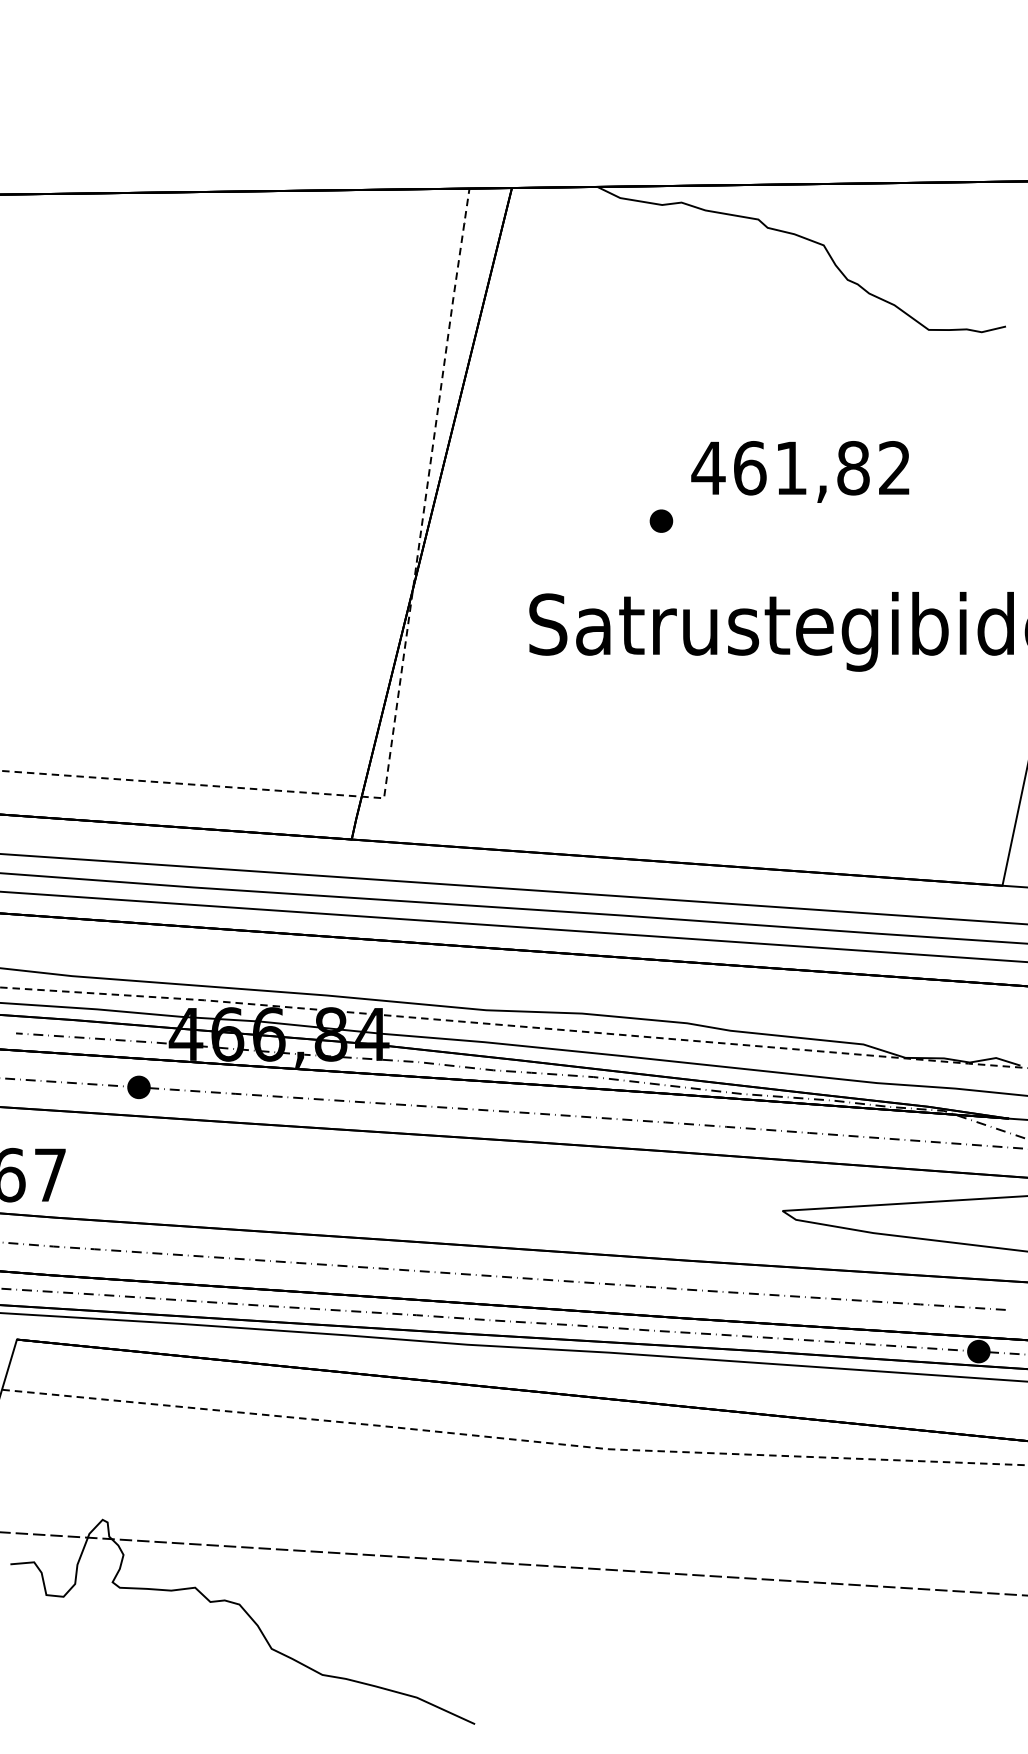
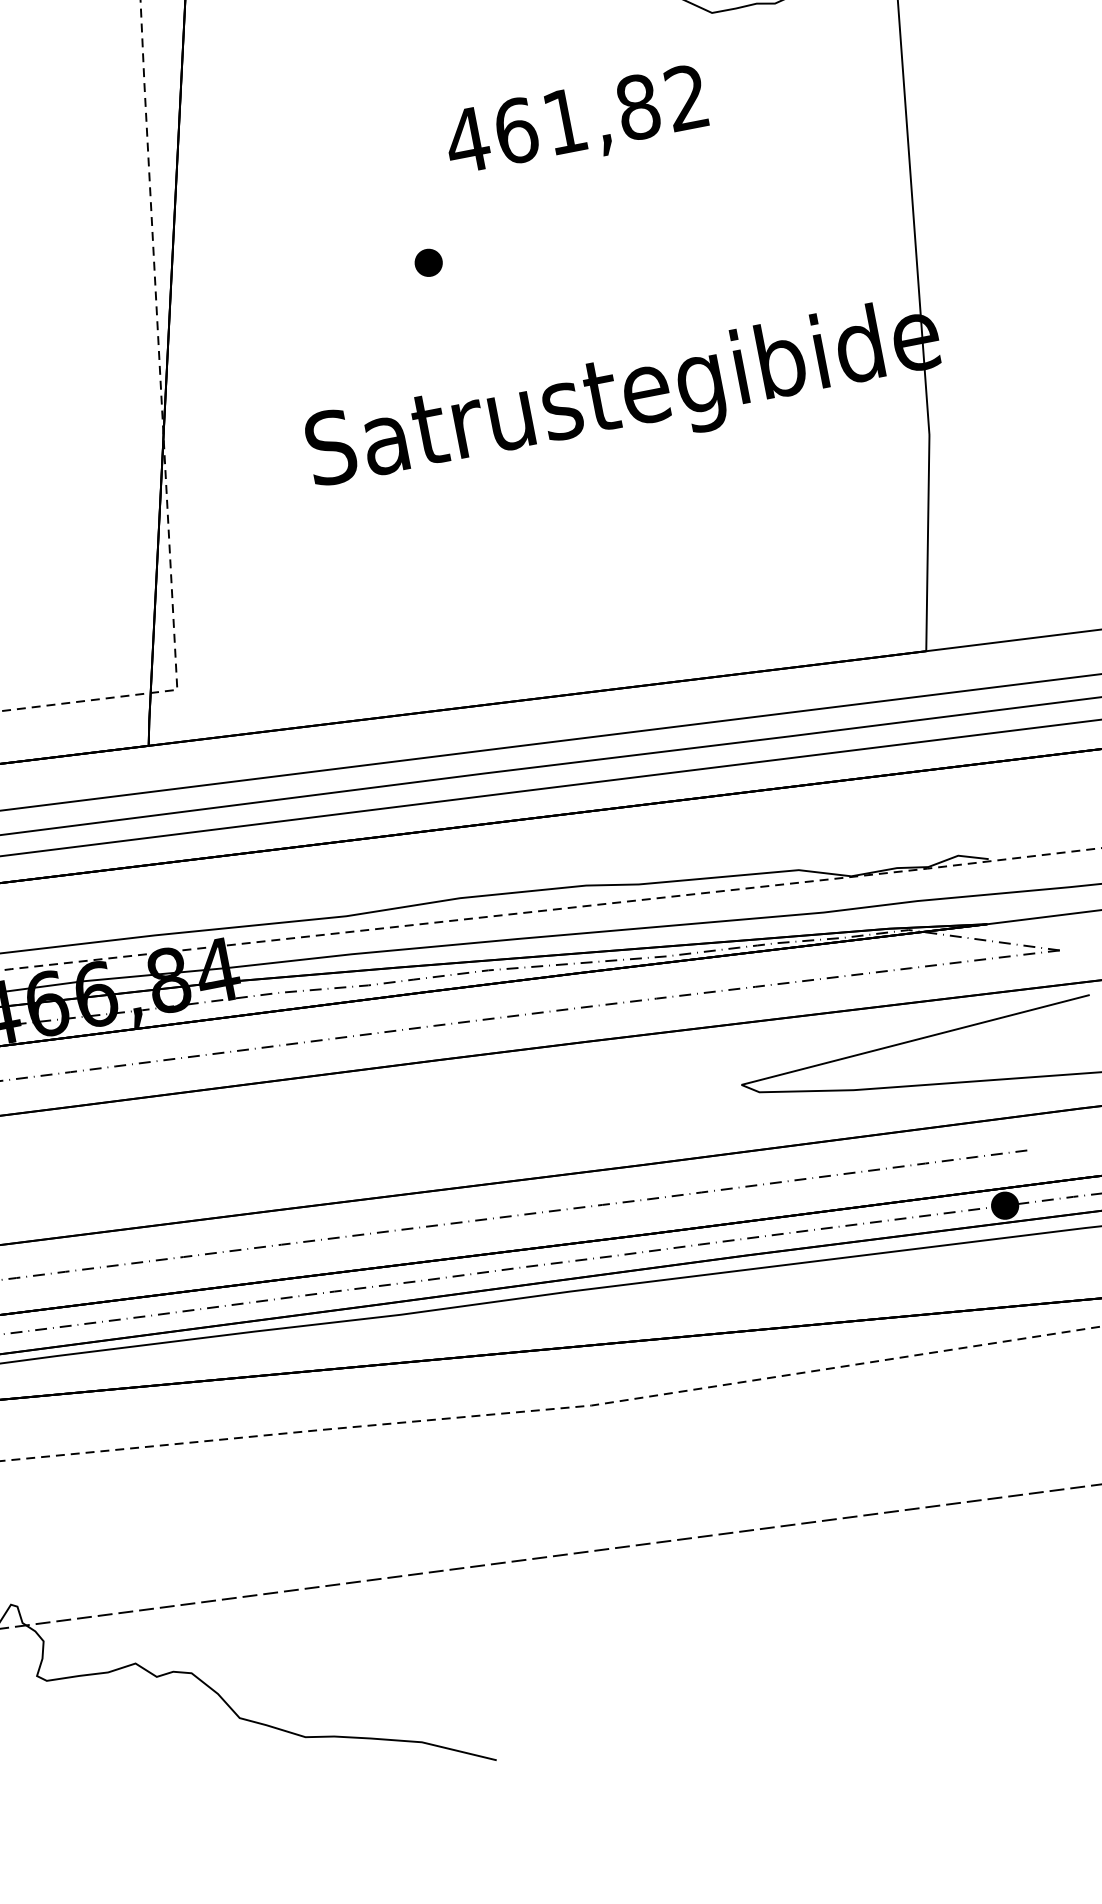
text: (800, 471) -> (576, 123), moved
part: (661, 520) -> (428, 262), moved

